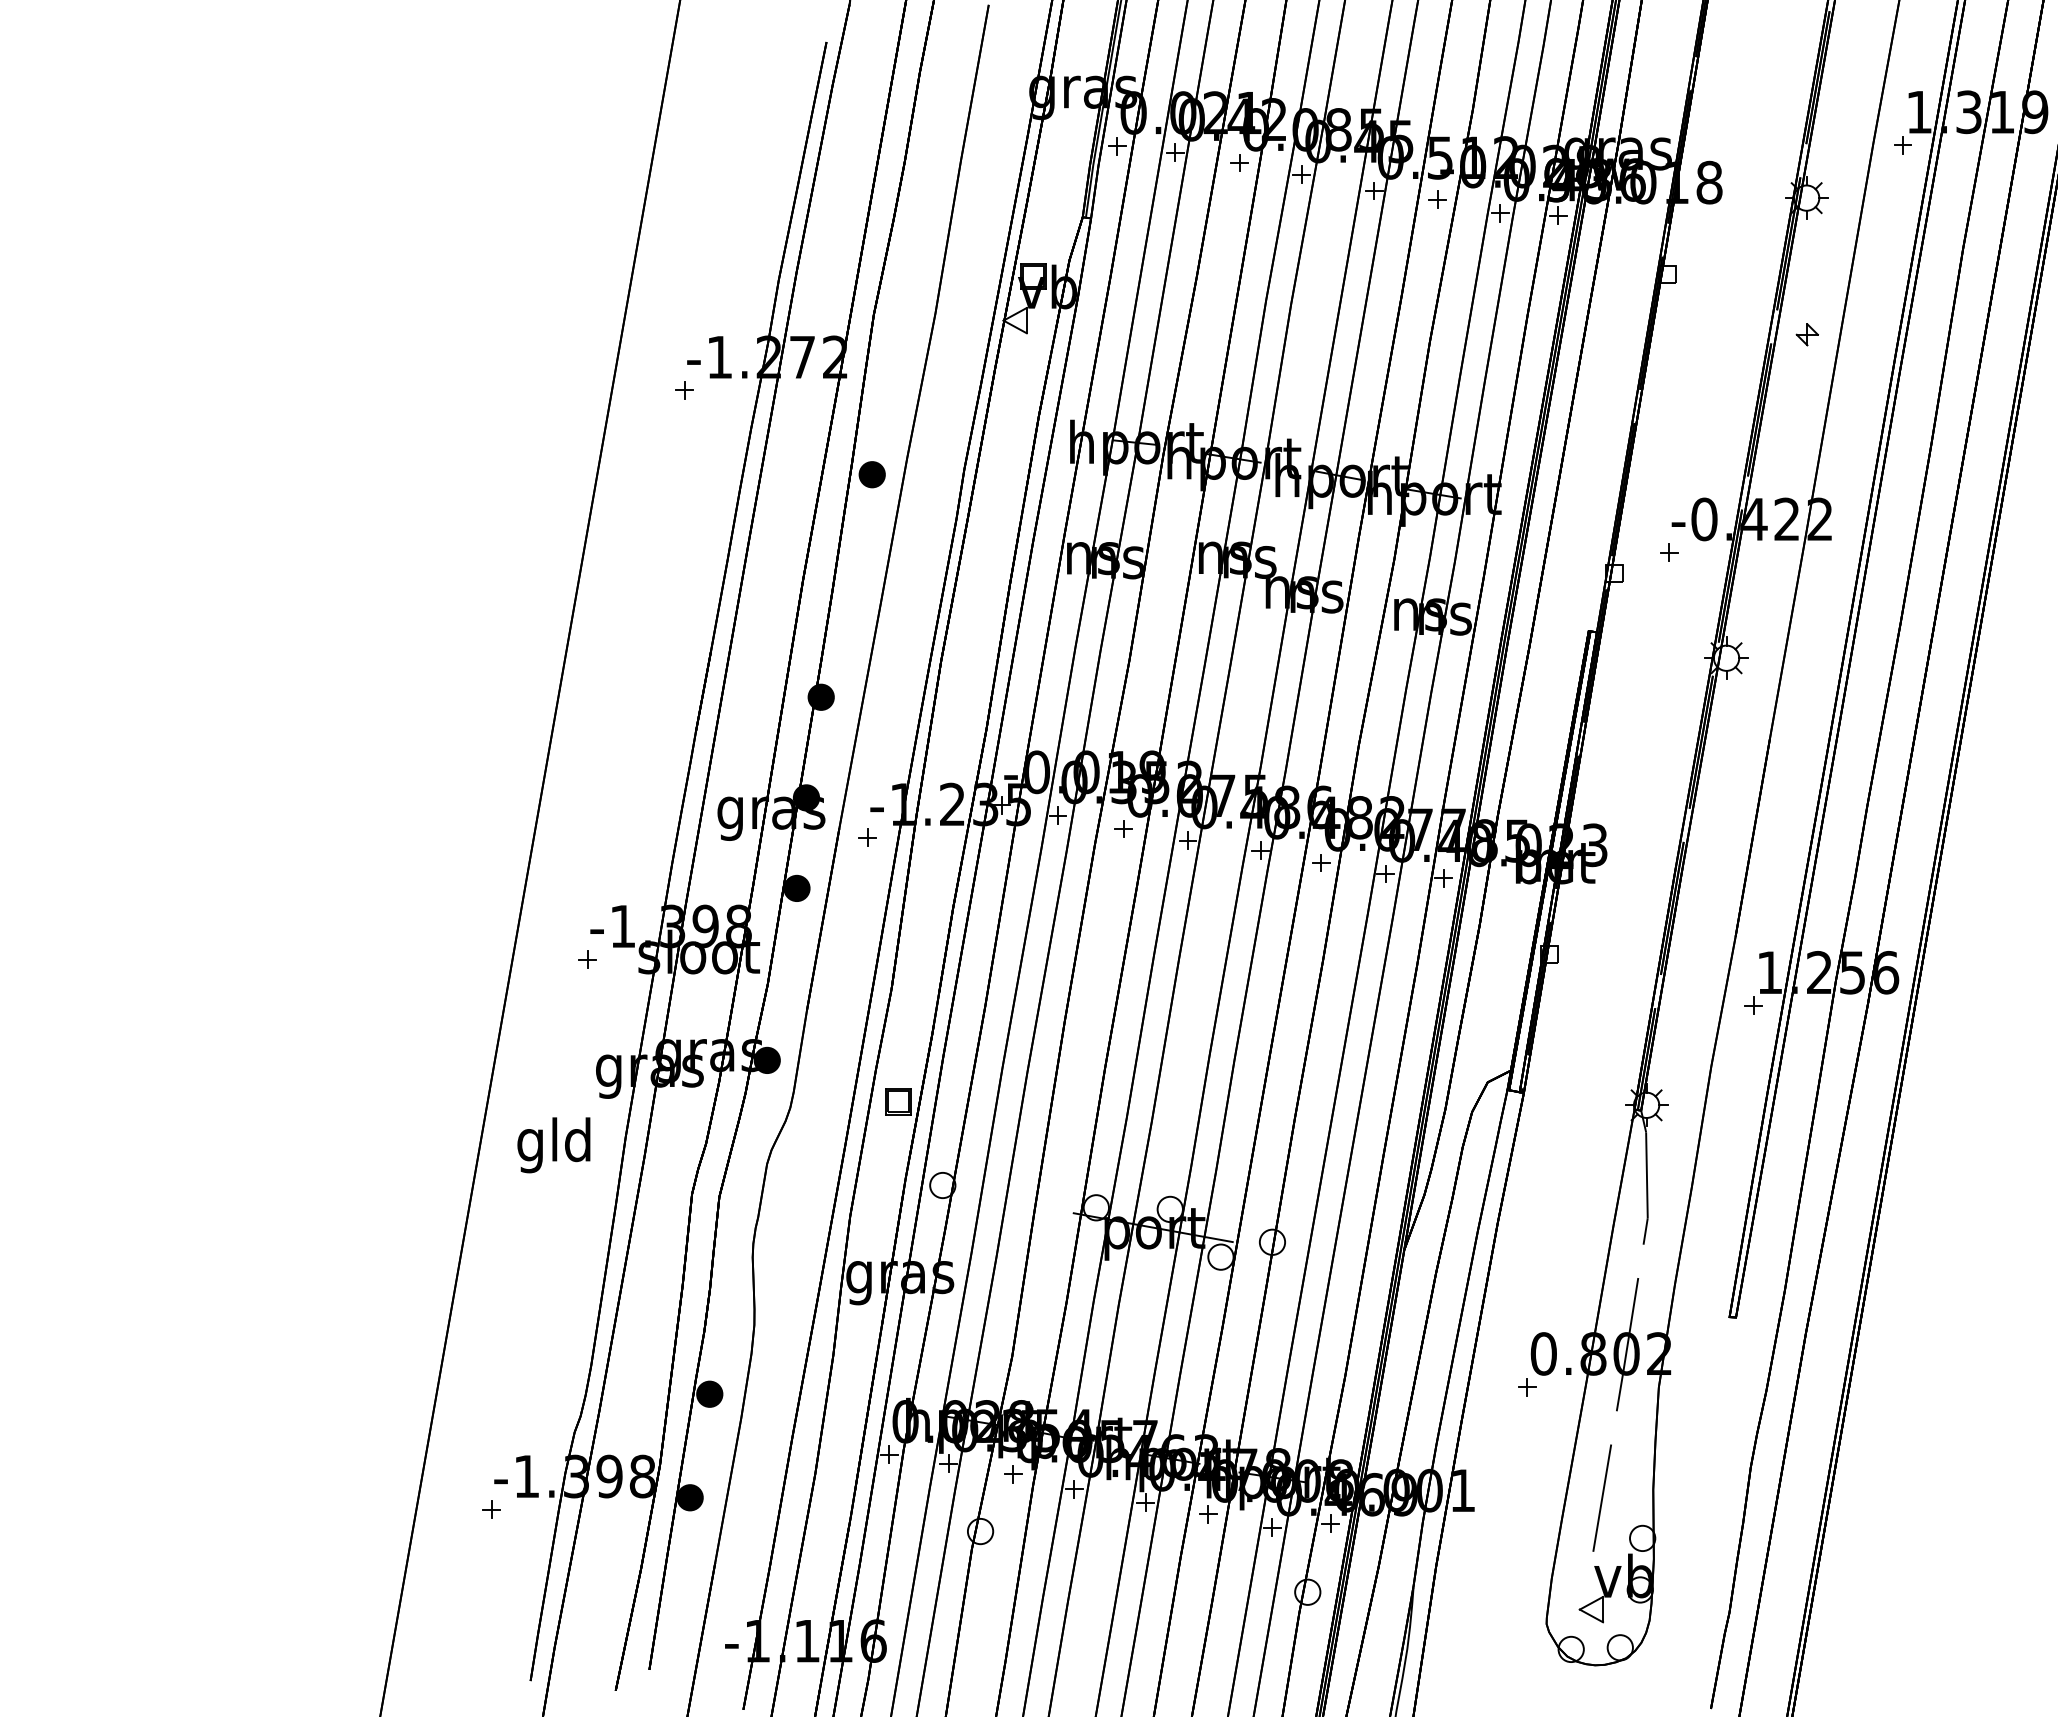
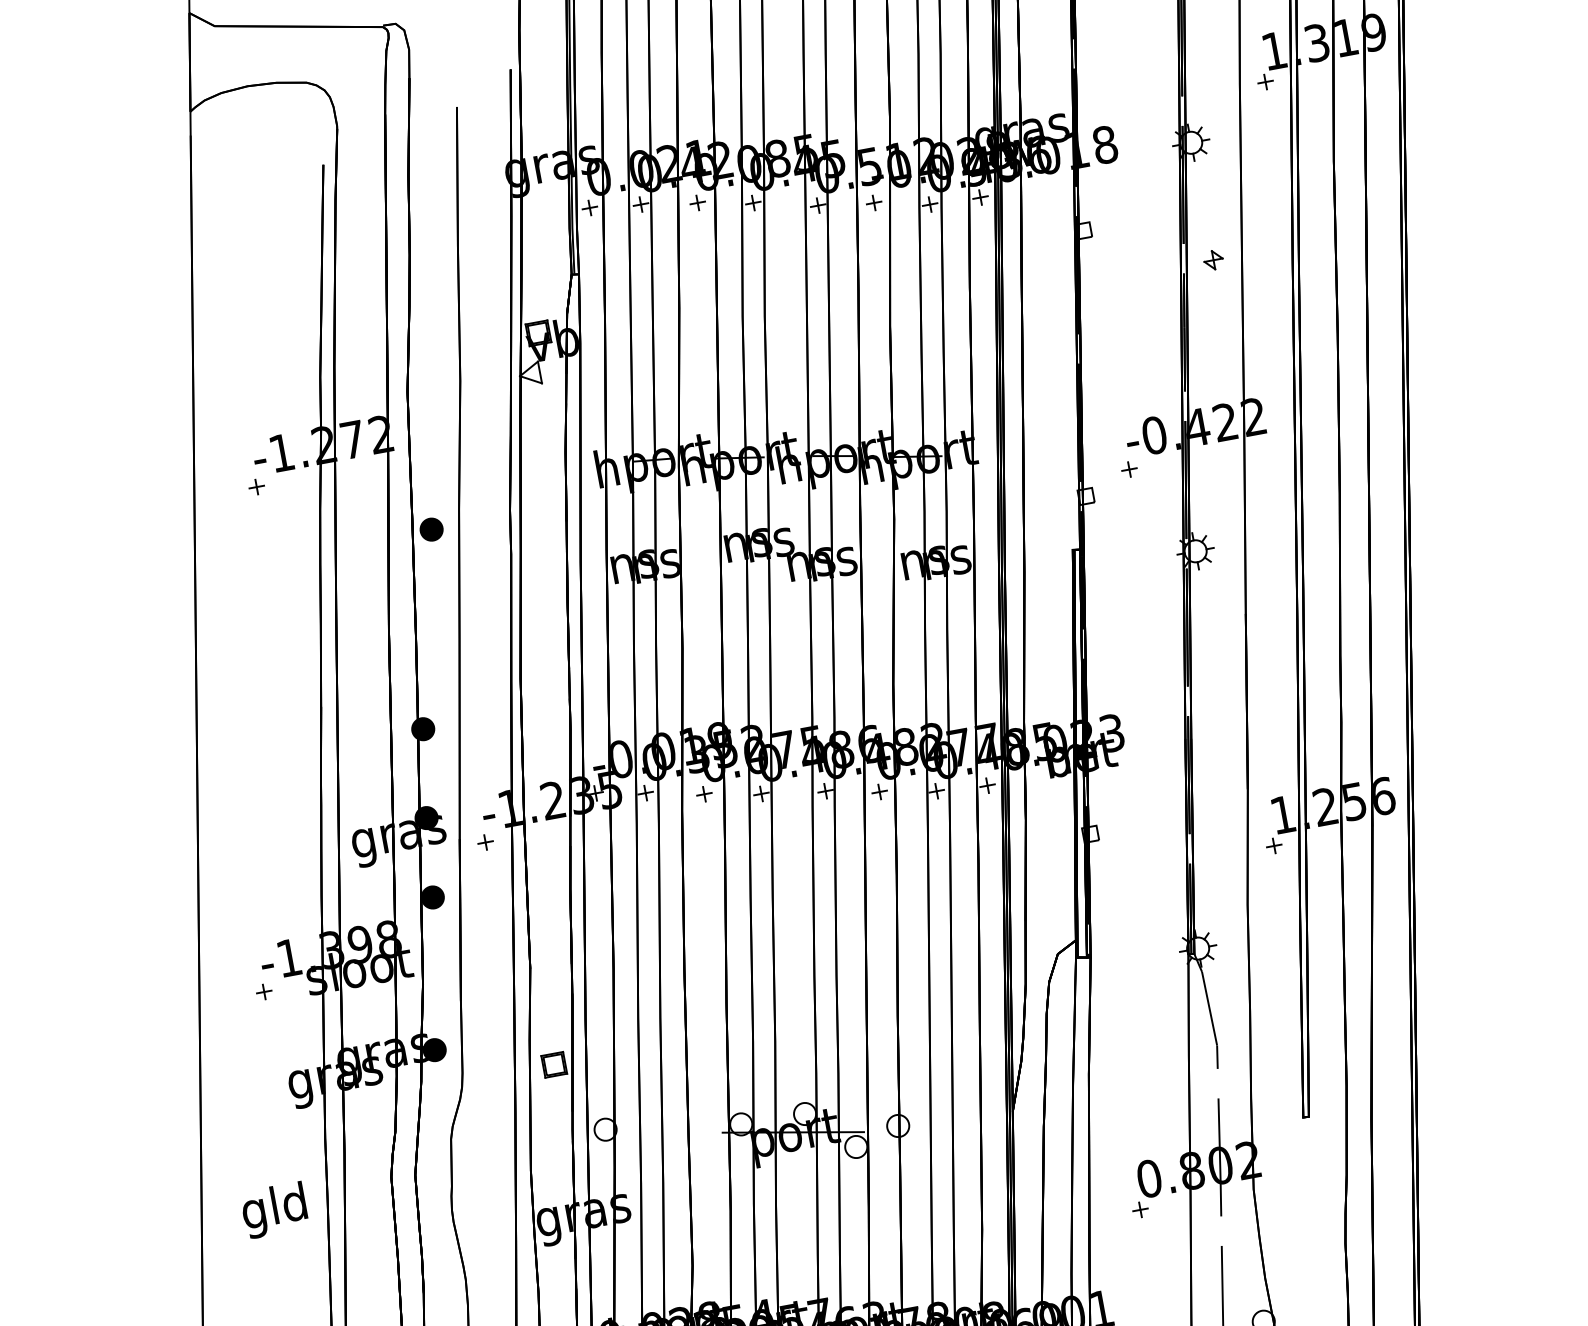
text: (553, 1145) -> (274, 1210), moved

